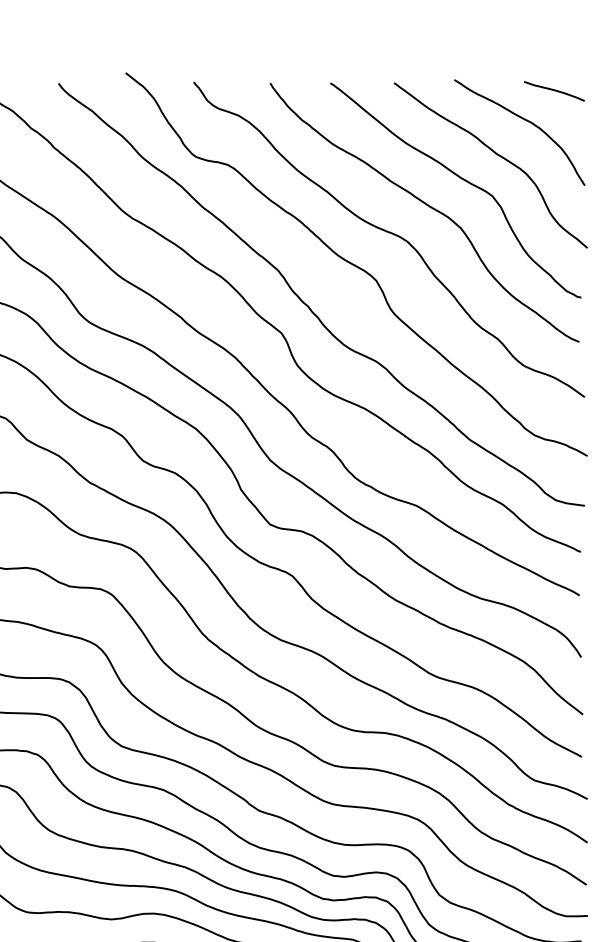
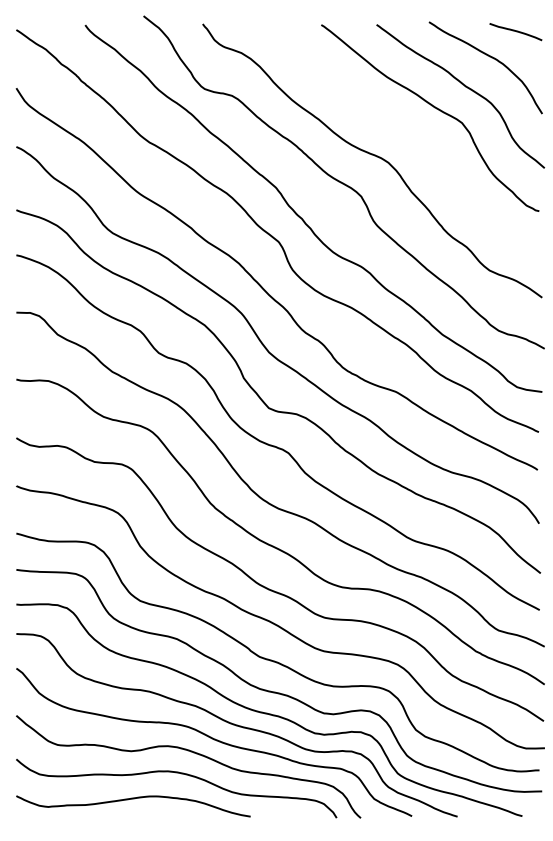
curve: (426, 205) -> (404, 131), removed

